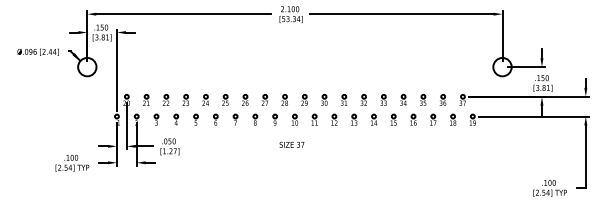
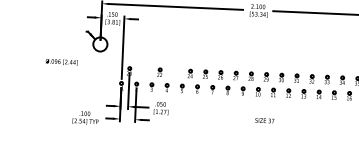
text: (37, 51) -> (61, 61), moved
part: (146, 99) -> (144, 71), removed
part: (185, 99) -> (174, 72), removed
text: (291, 144) -> (264, 120), moved

